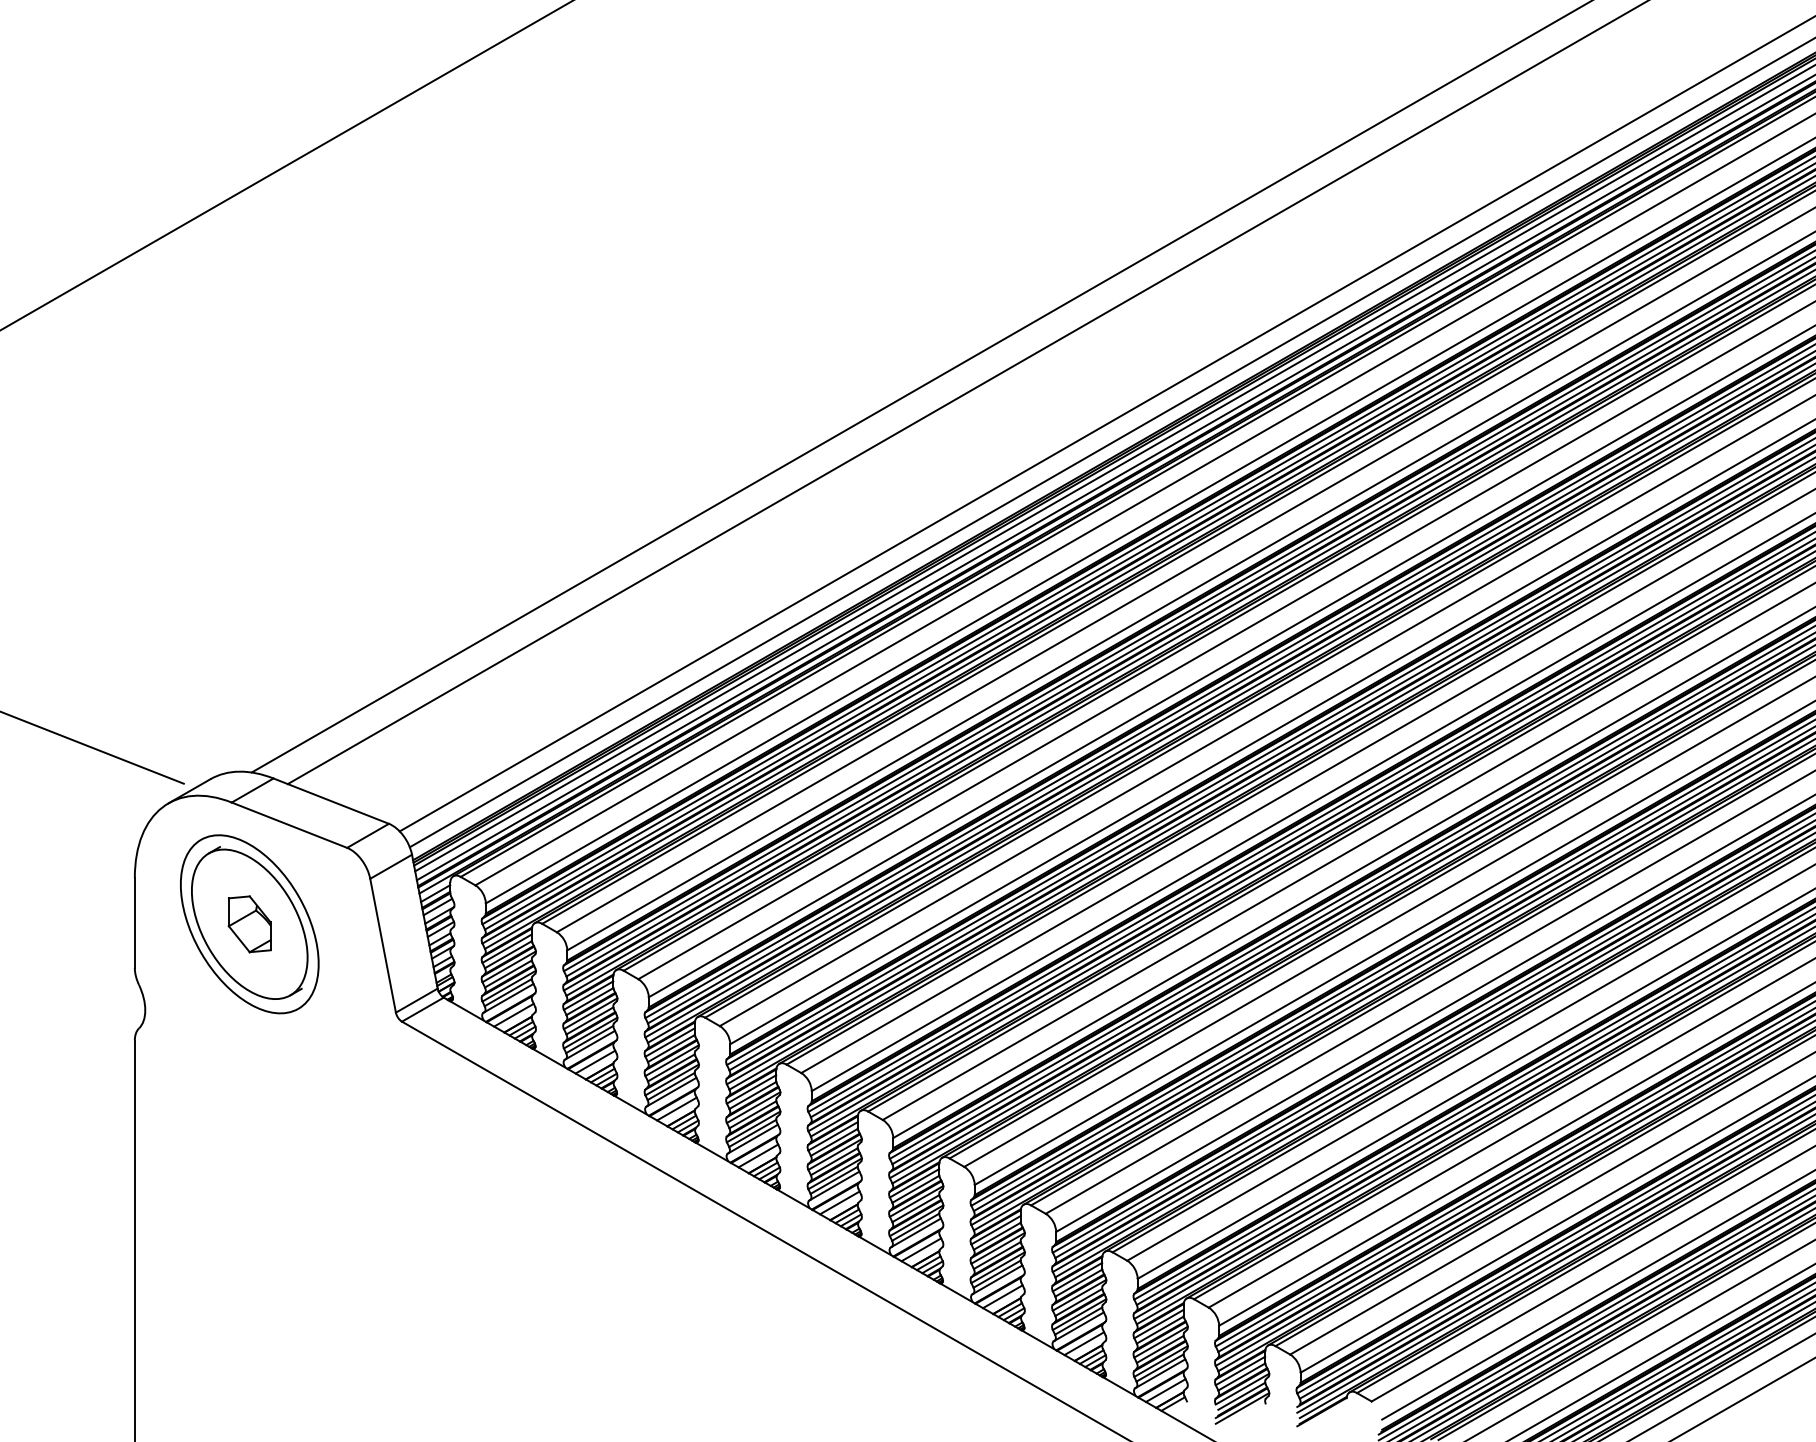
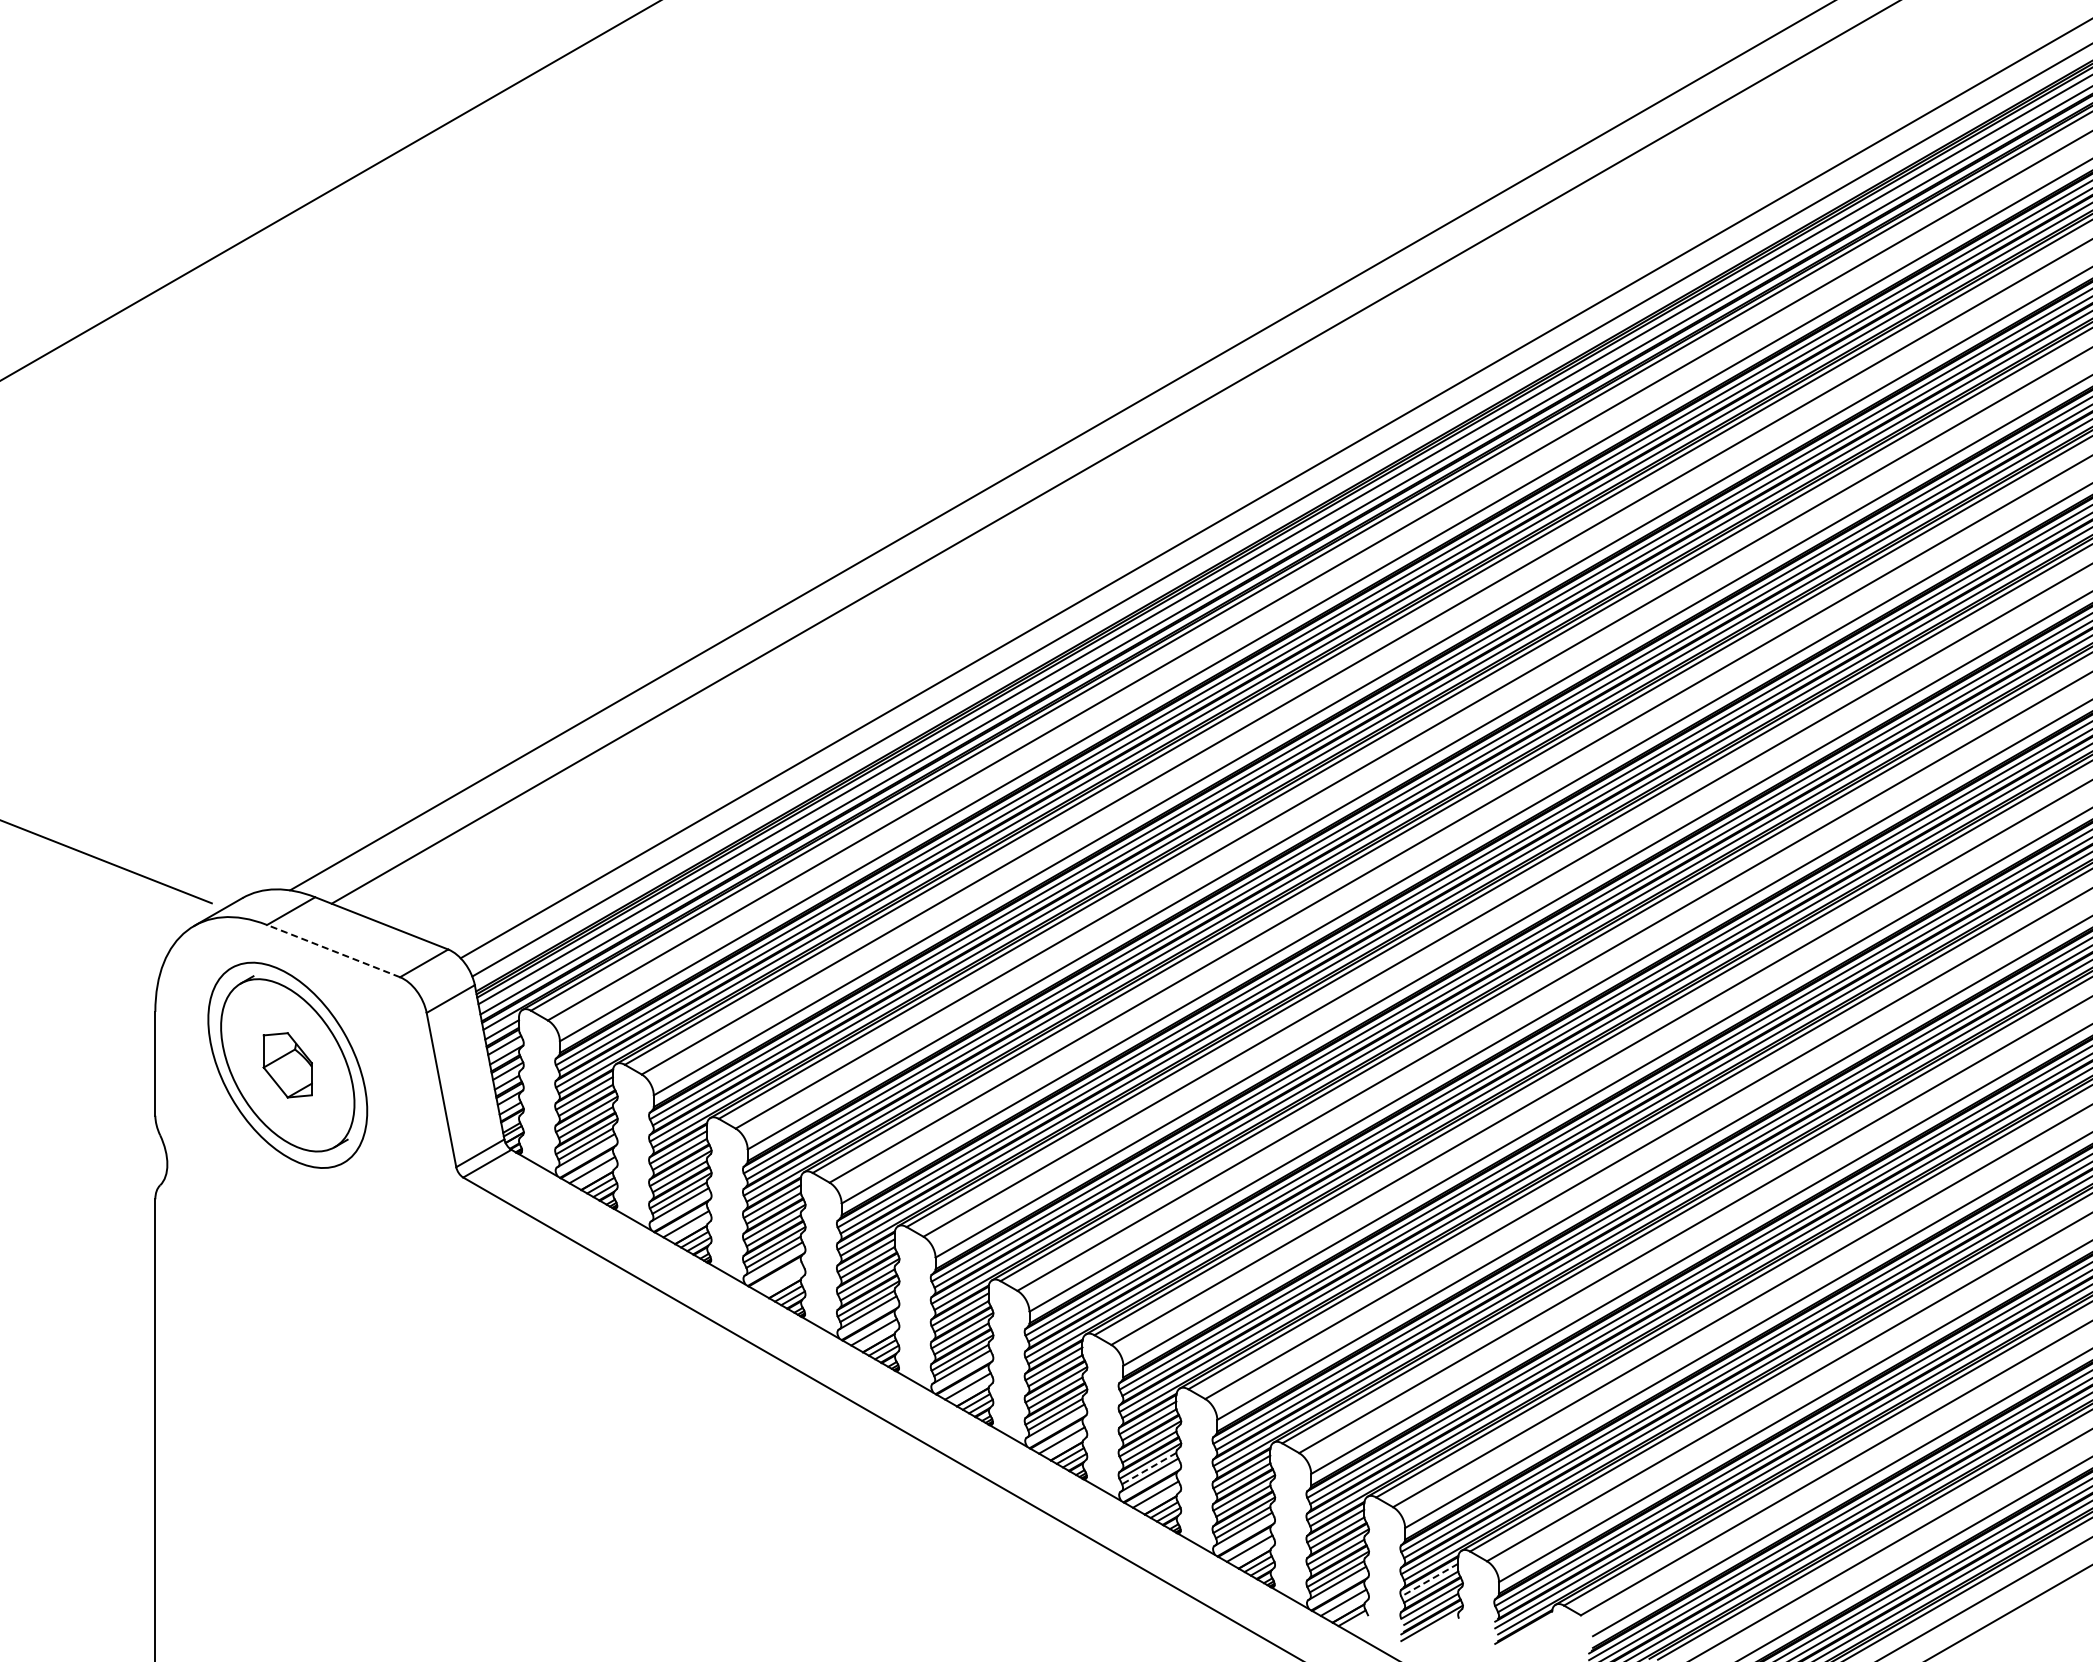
line: (289, 824) -> (333, 950), solid -> dashed
line: (676, 1109) -> (779, 1278), removed
line: (996, 1274) -> (1148, 1468), solid -> dashed
line: (1240, 1371) -> (1429, 1580), solid -> dashed

